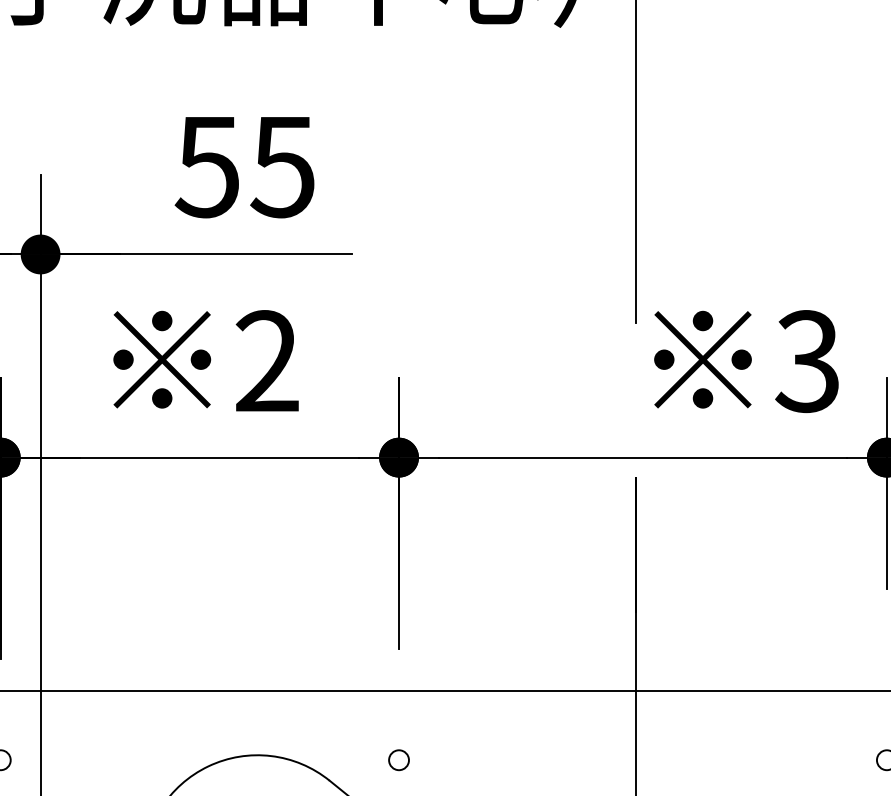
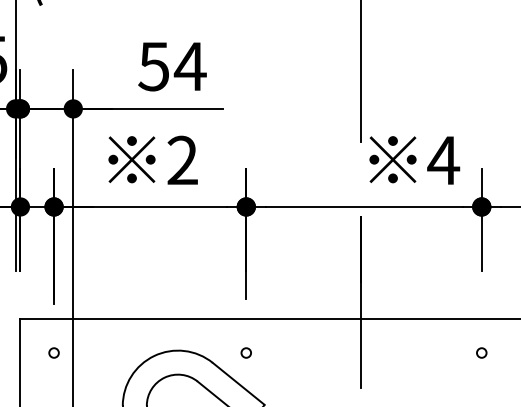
text: (281, 166) -> (189, 66), 55 -> 54
text: (807, 361) -> (443, 160), 3 -> 4

